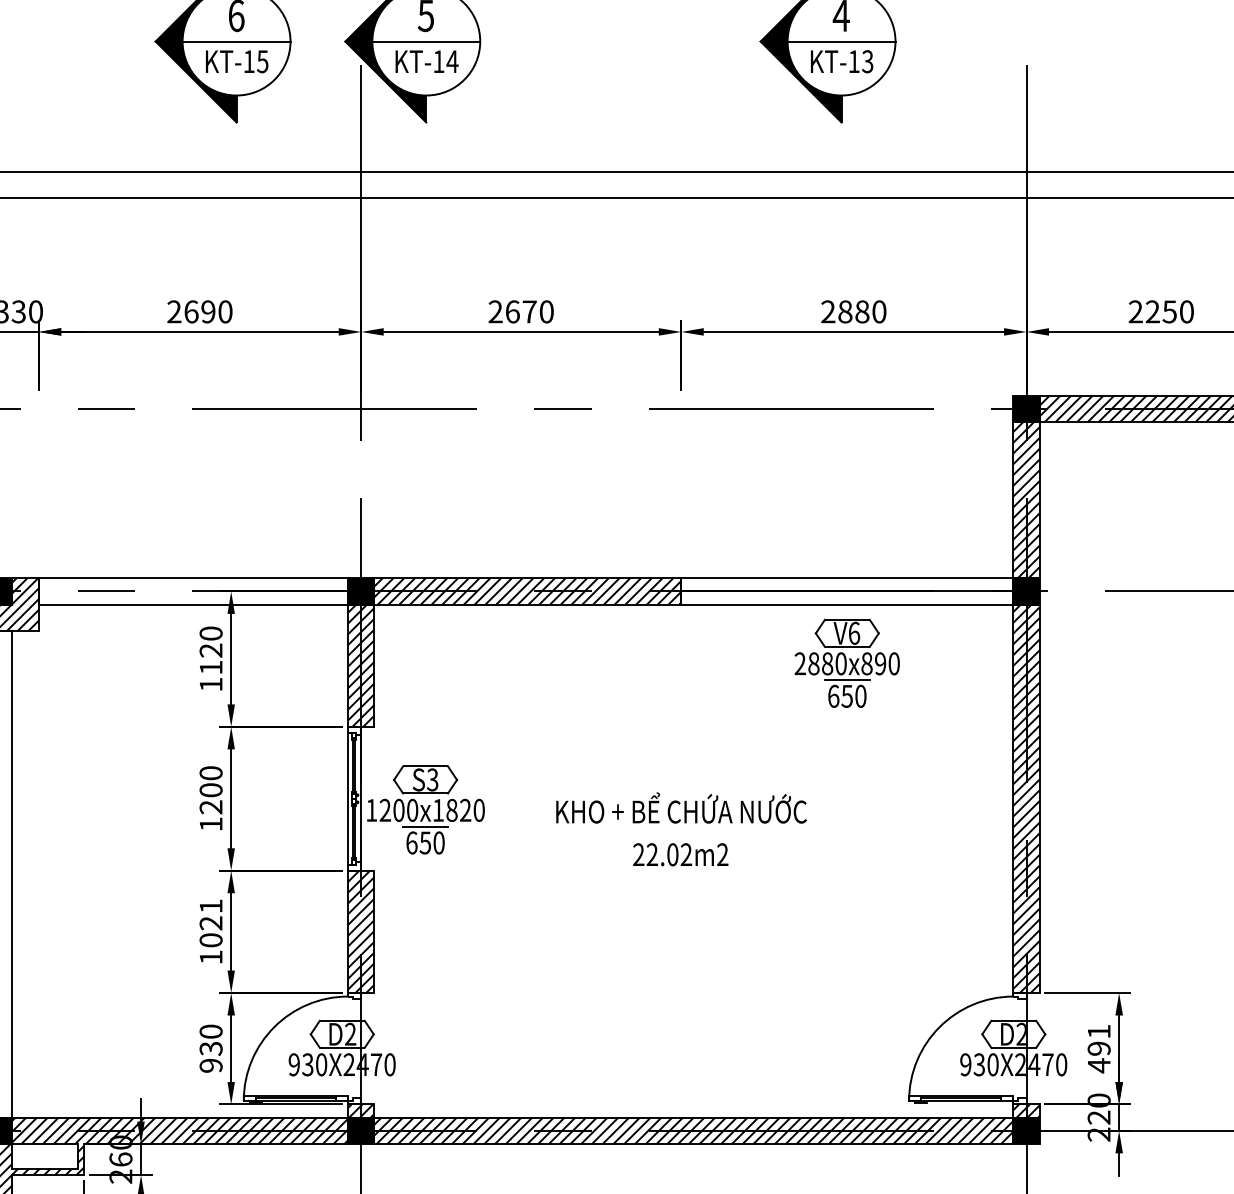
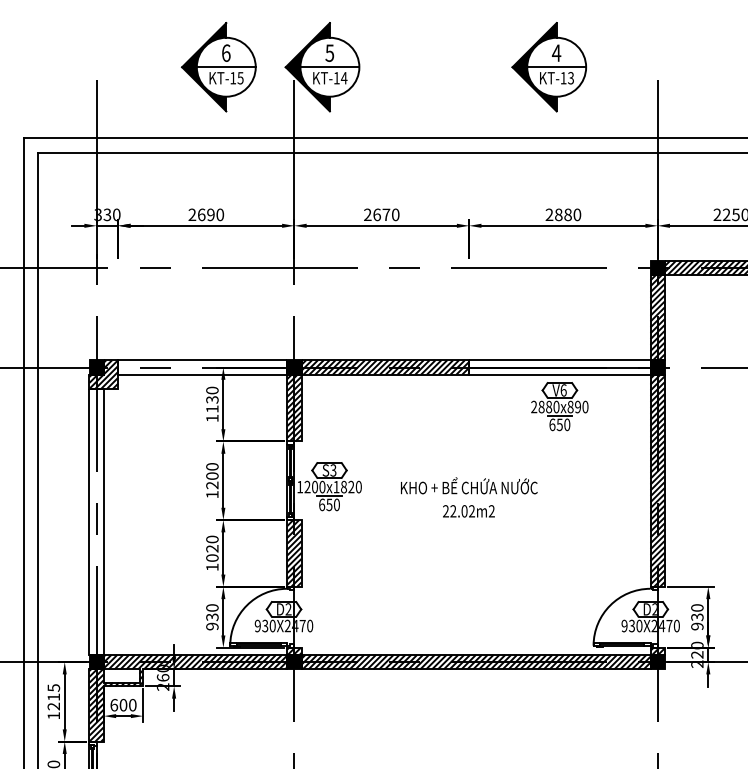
text: (211, 649) -> (212, 399), 1120 -> 1130
text: (211, 906) -> (212, 539), 1021 -> 1020
text: (1099, 1049) -> (697, 617), 491 -> 930

